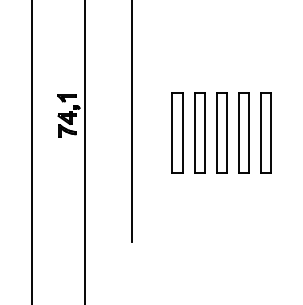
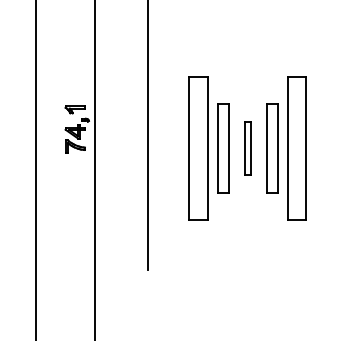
part: (177, 132) -> (198, 148), size x1.6
part: (221, 132) -> (247, 148), size x0.6
part: (266, 132) -> (297, 148), size x1.6

